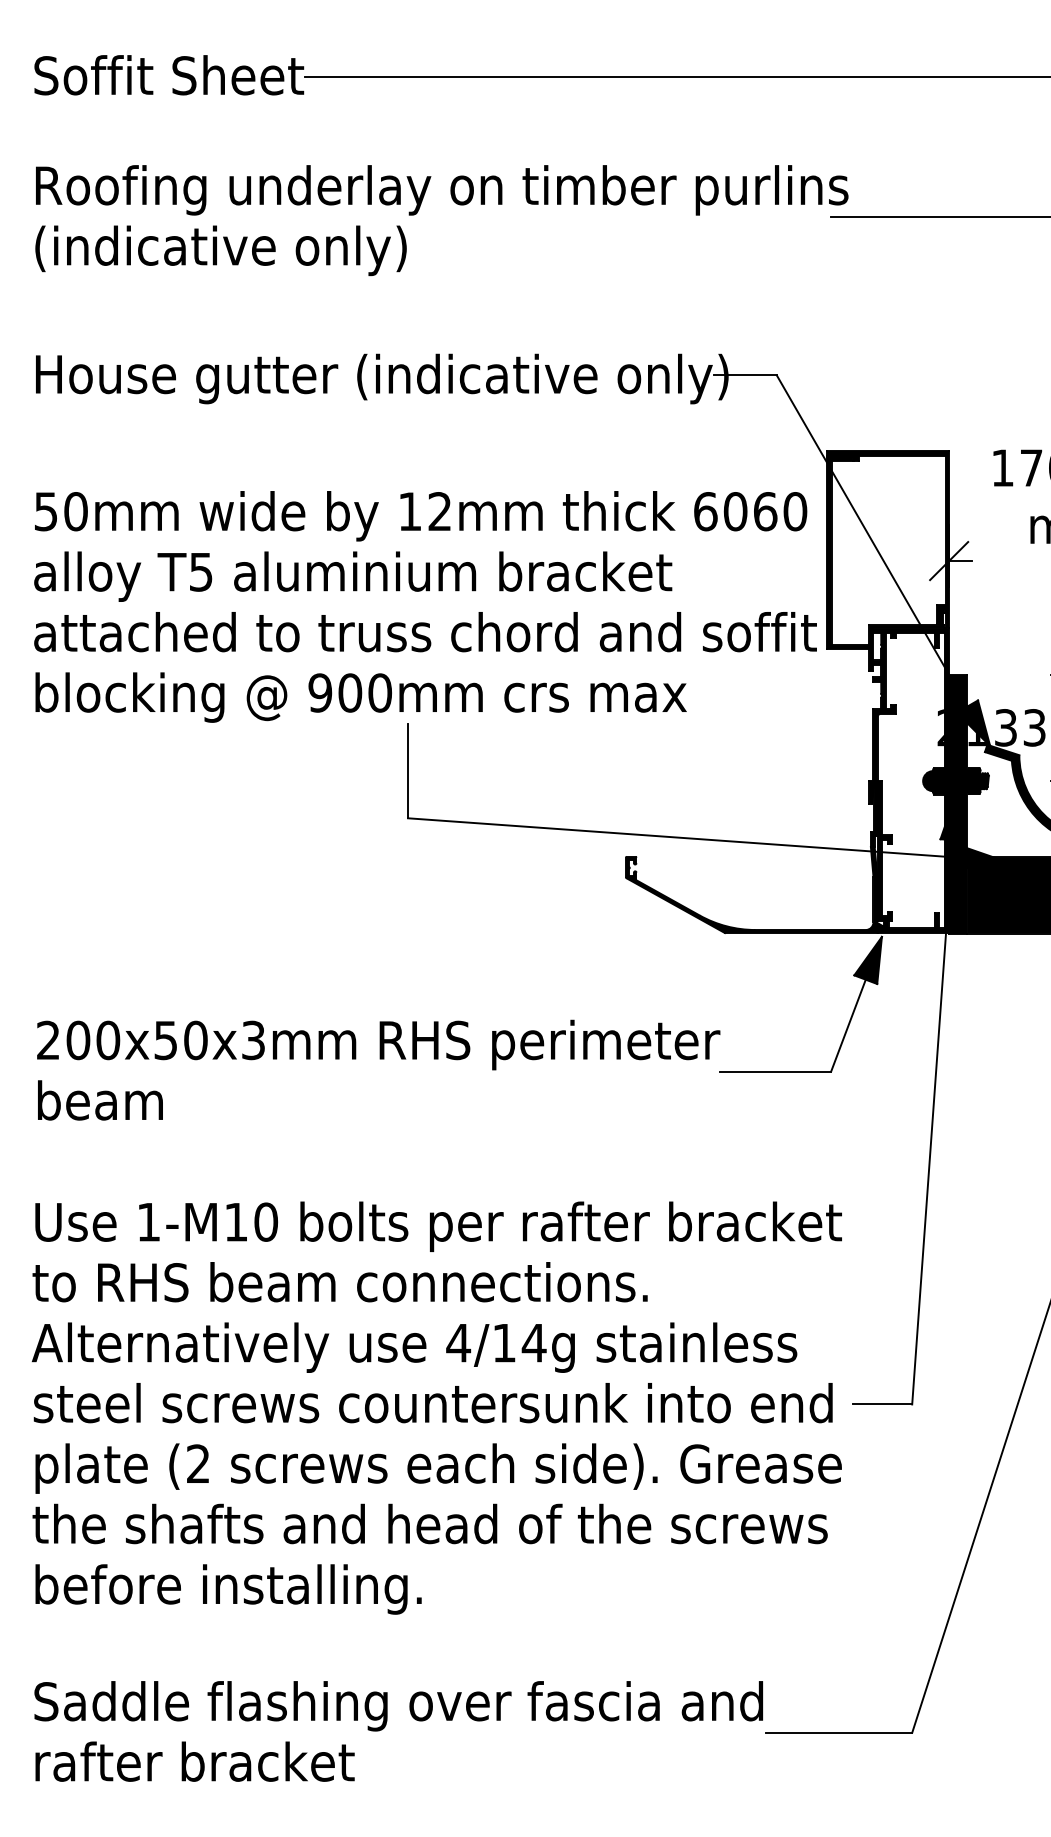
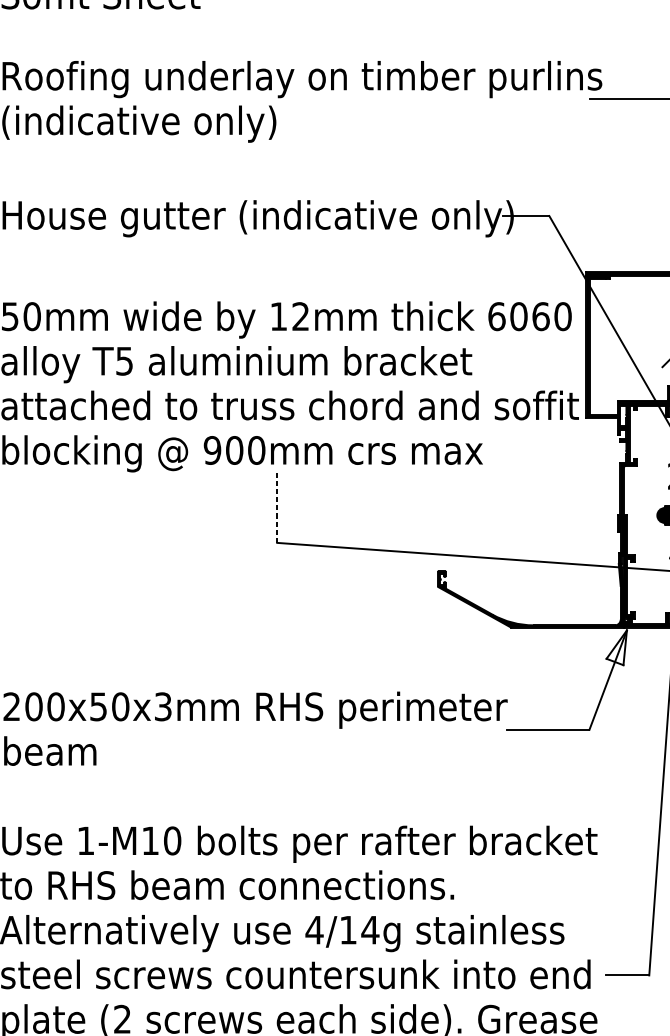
line: (408, 770) -> (277, 507), solid -> dashed
fill: (867, 960) -> (616, 647), removed

